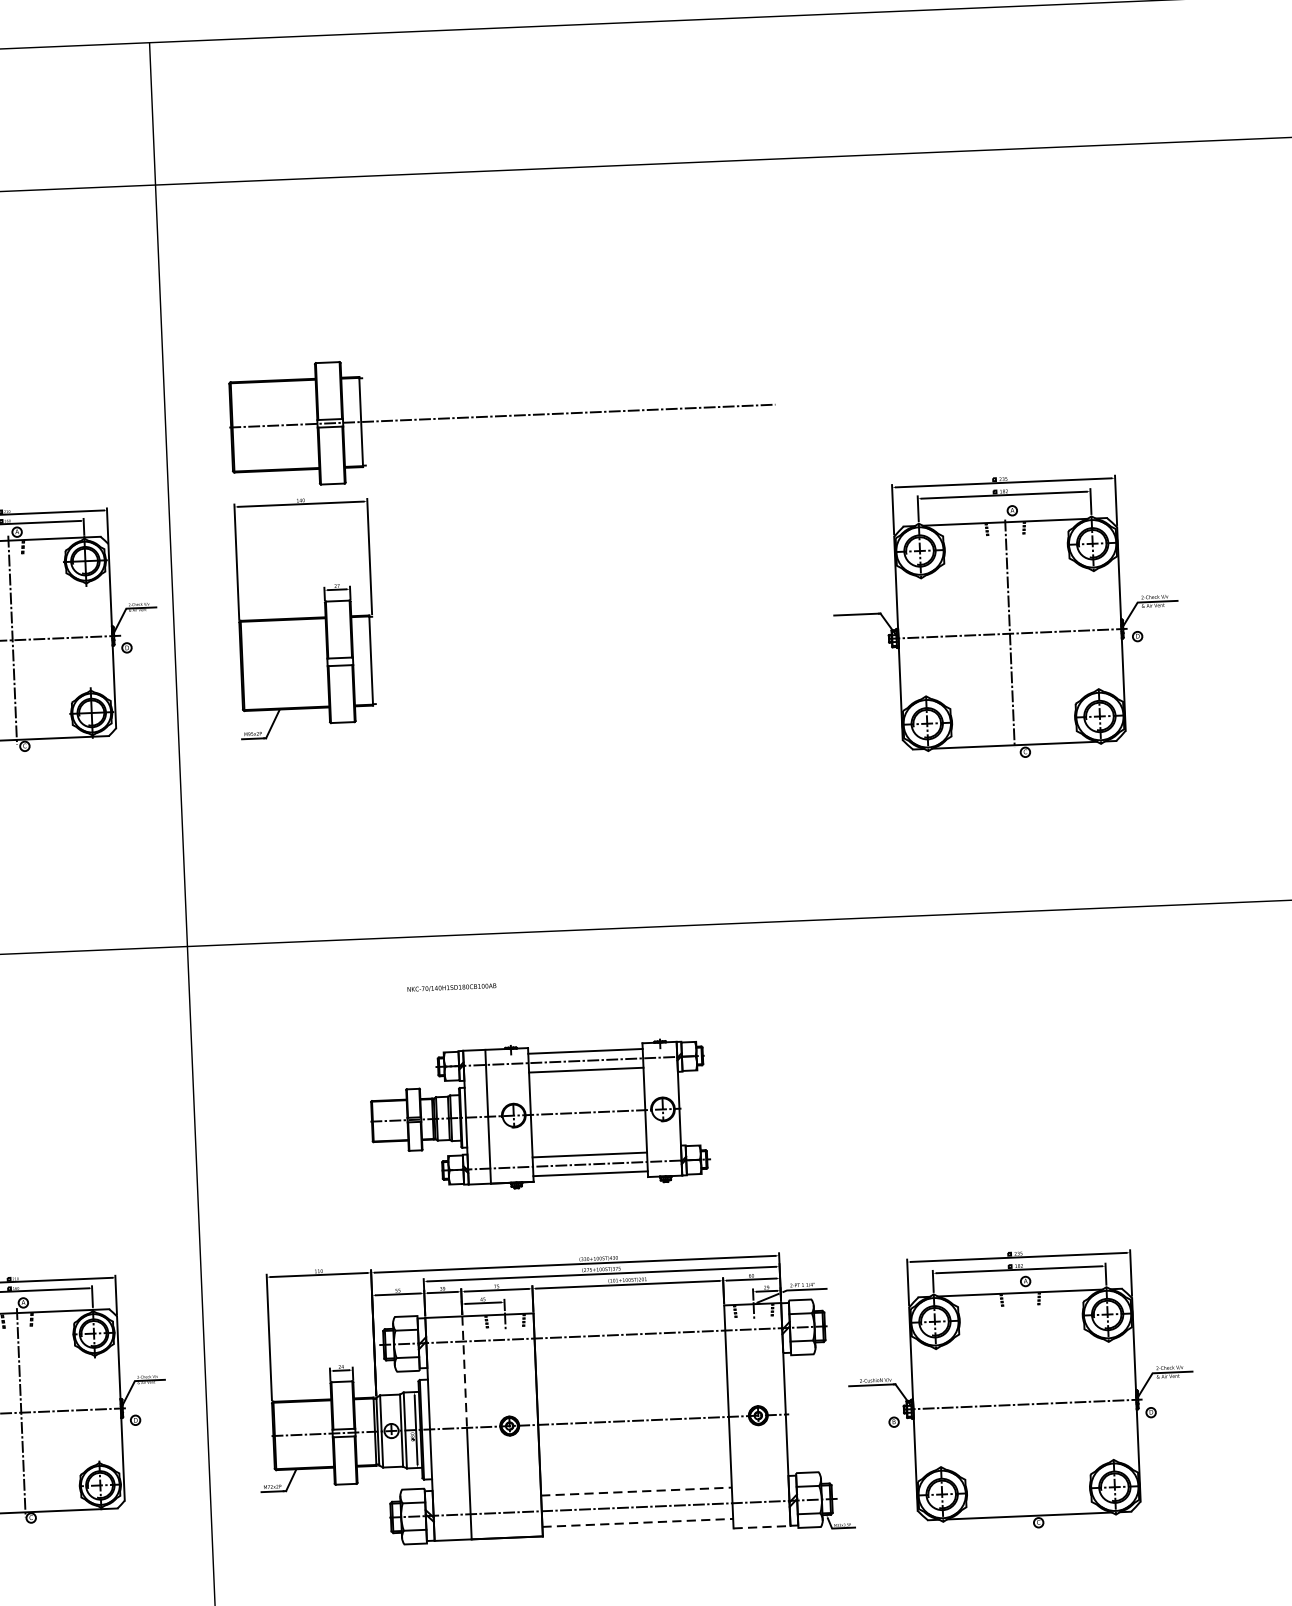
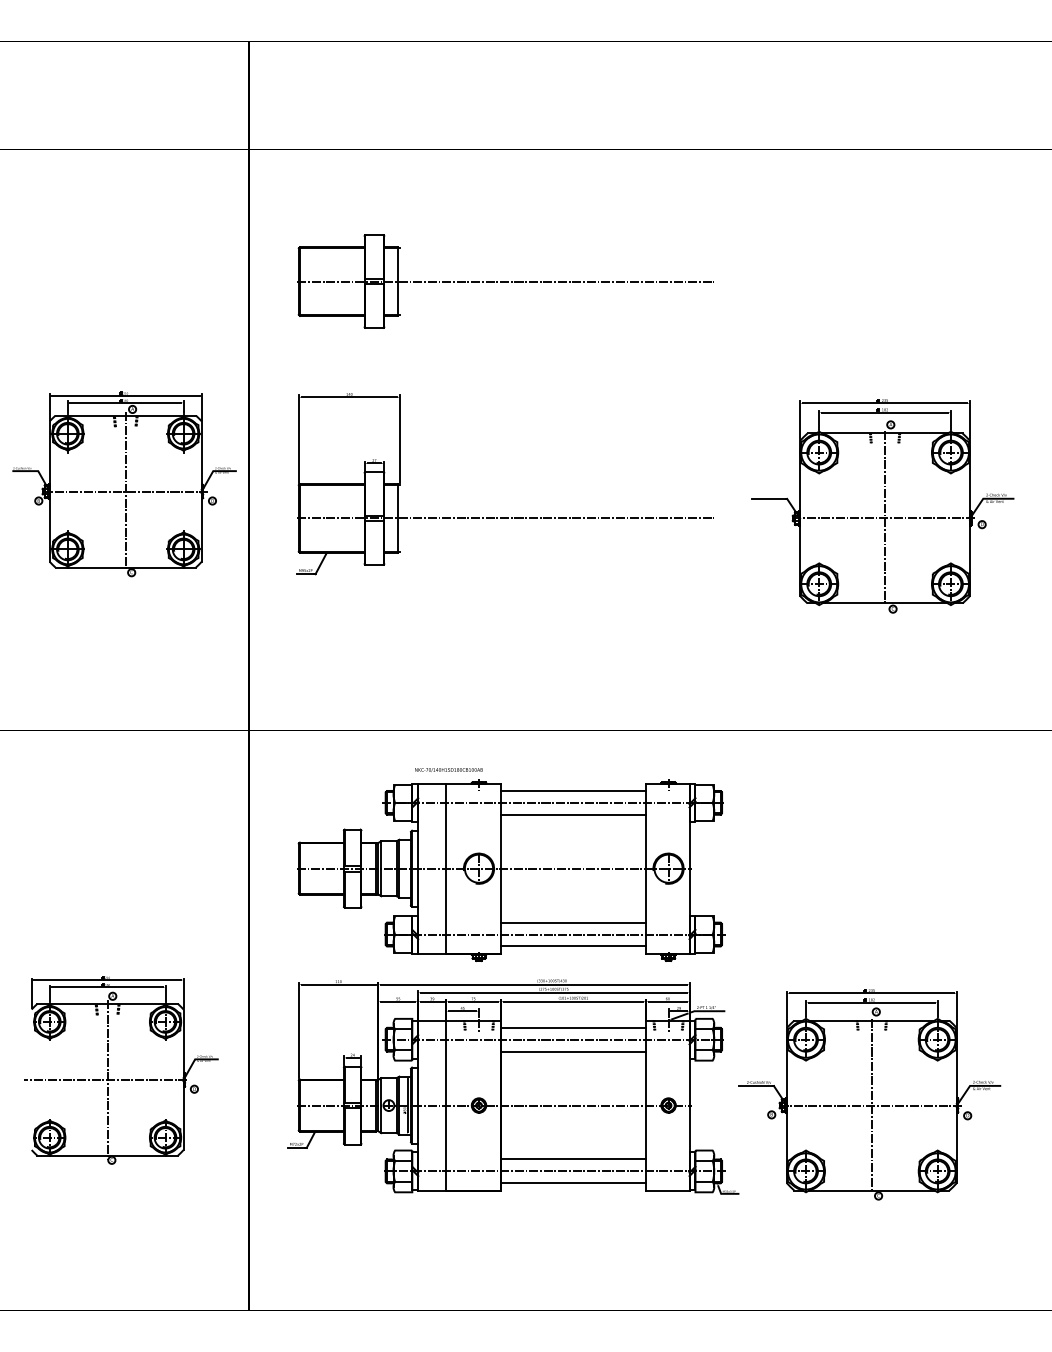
part: (502, 416) -> (505, 281), moved
line: (512, 654) -> (505, 518), added
part: (539, 1116) -> (511, 870), size x1.67
line: (629, 1318) -> (573, 1027), added
line: (630, 1349) -> (573, 1051), added
line: (464, 1372) -> (446, 1063), dashed -> solid
line: (1024, 1404) -> (871, 1105), added
line: (636, 1491) -> (573, 1159), dashed -> solid
line: (637, 1523) -> (573, 1183), dashed -> solid
line: (761, 1527) -> (667, 1190), dashed -> solid

